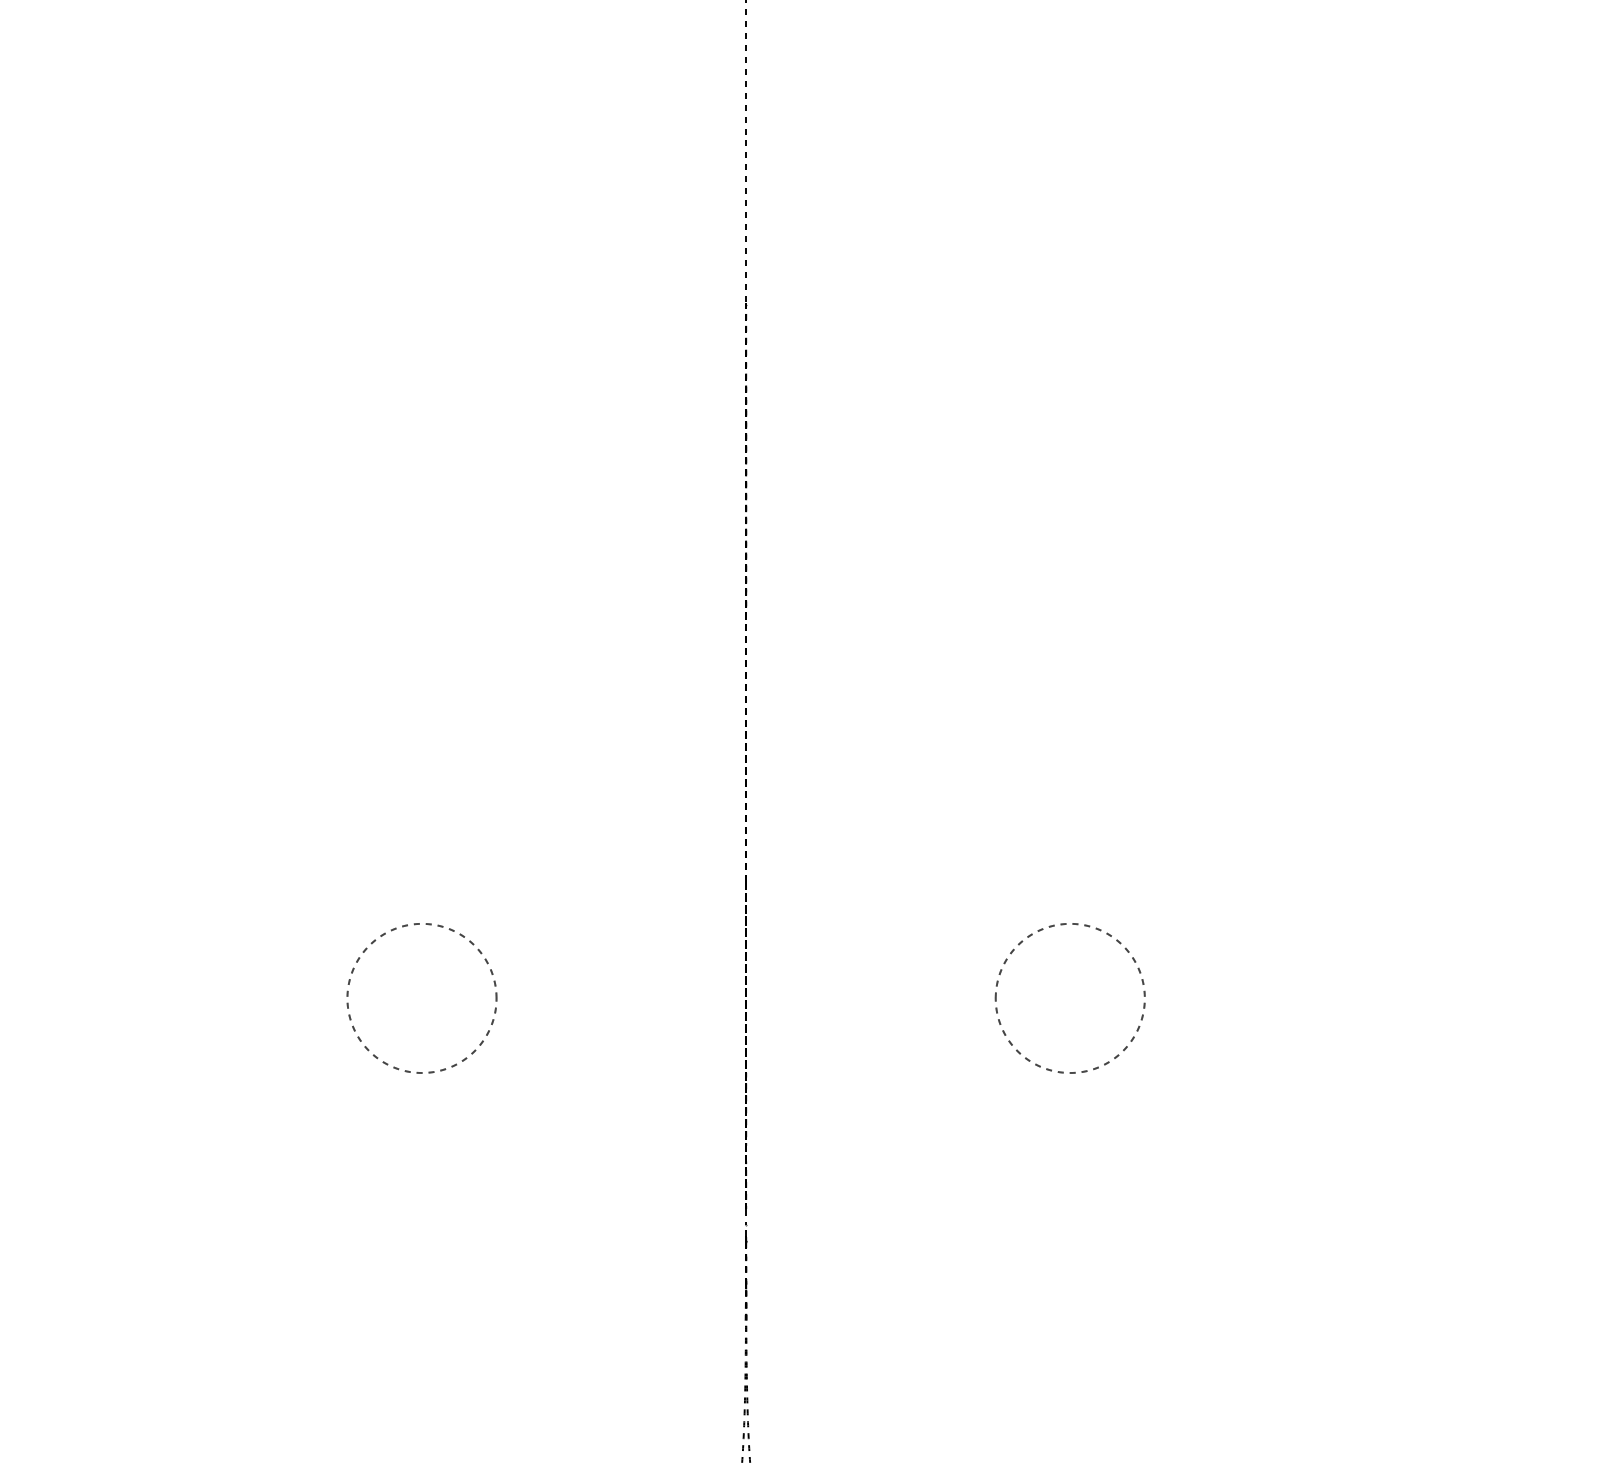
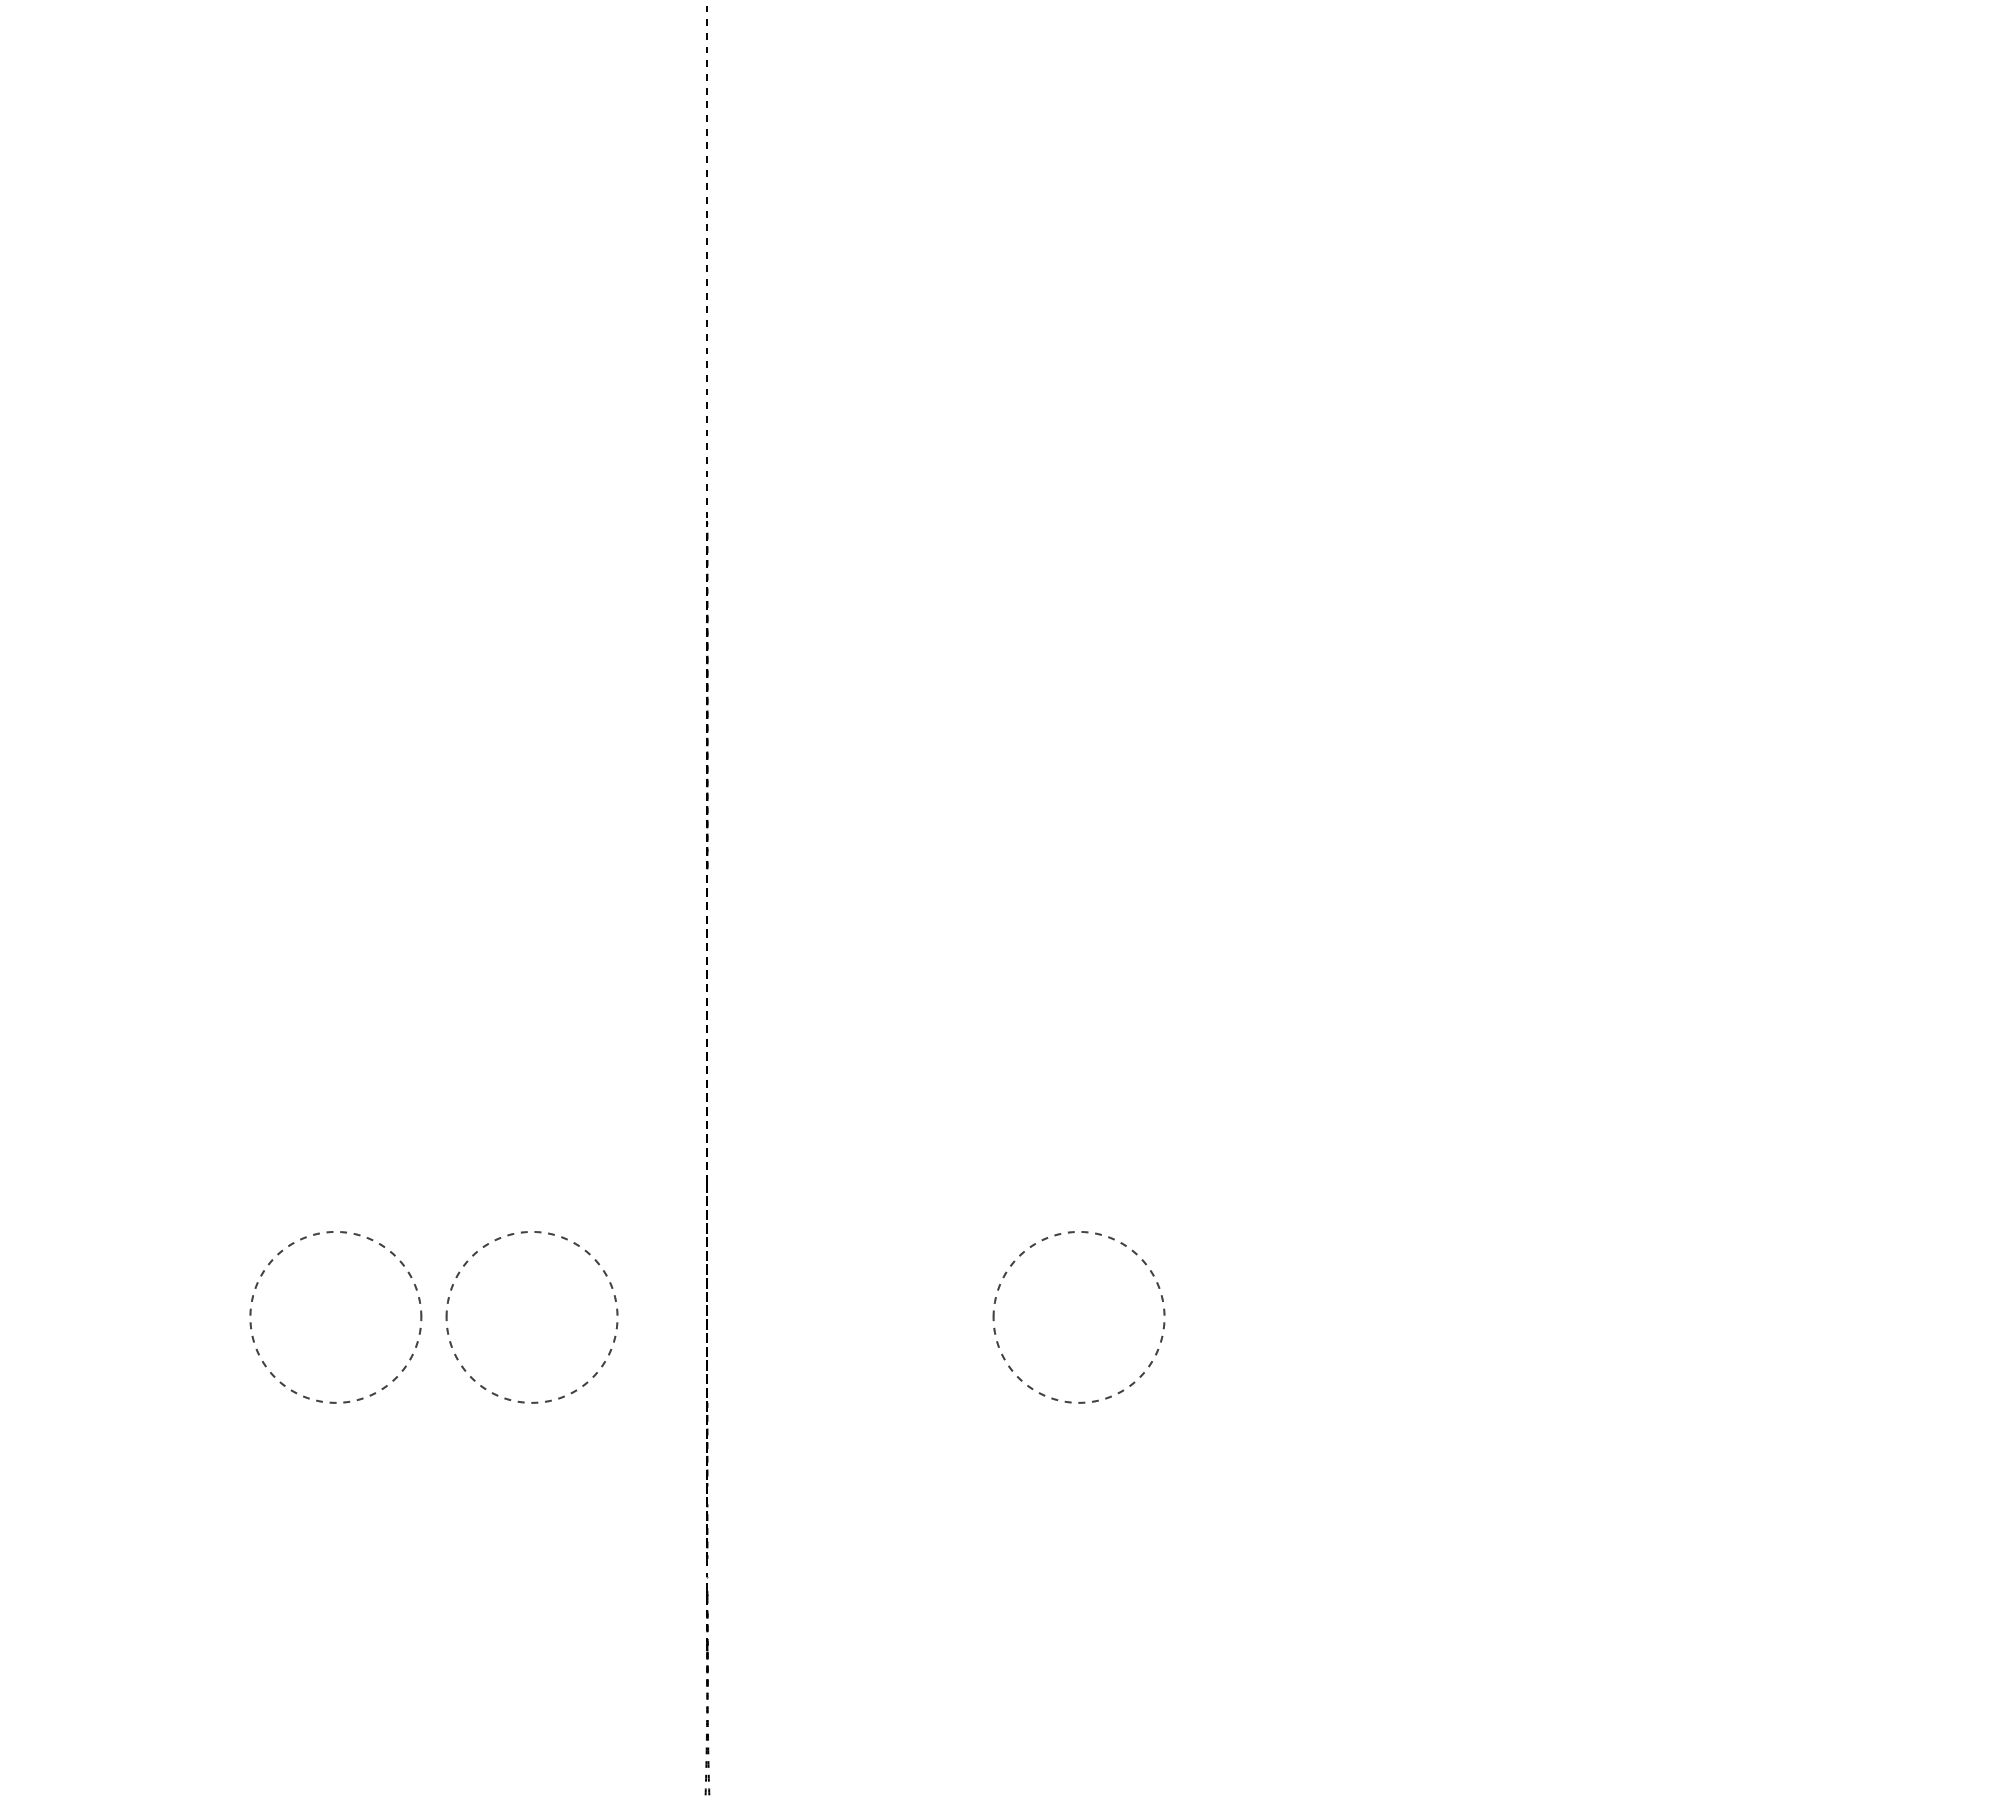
part: (527, 1030) -> (456, 1354), added

